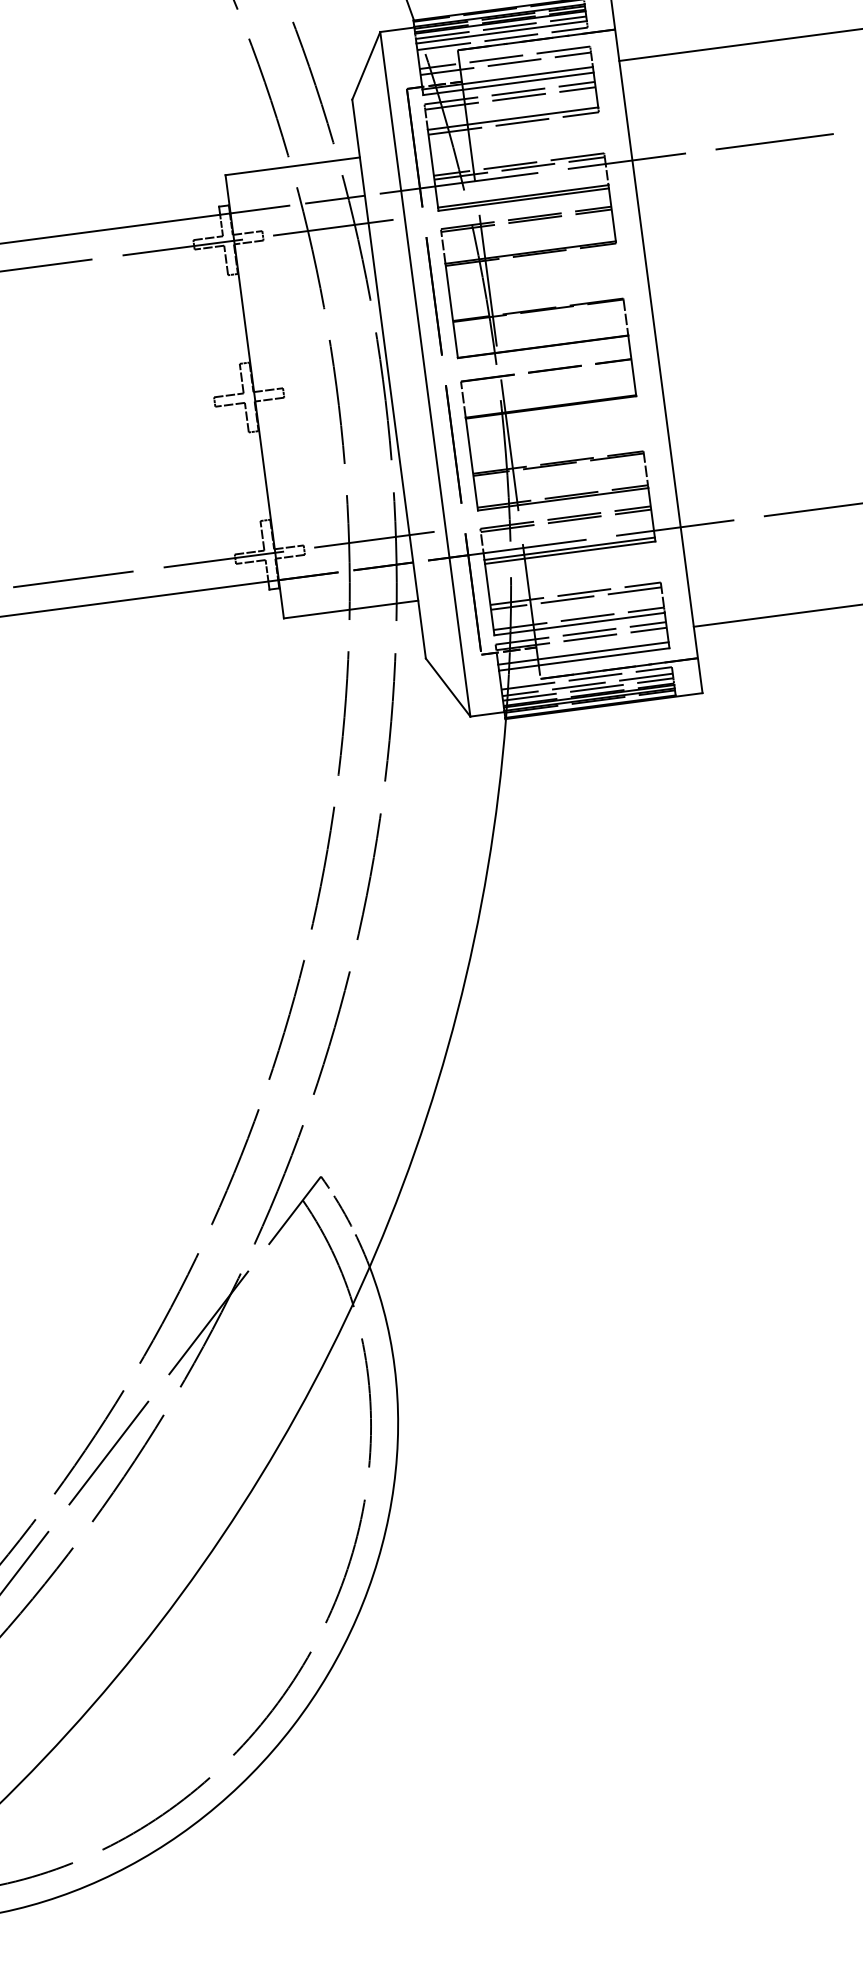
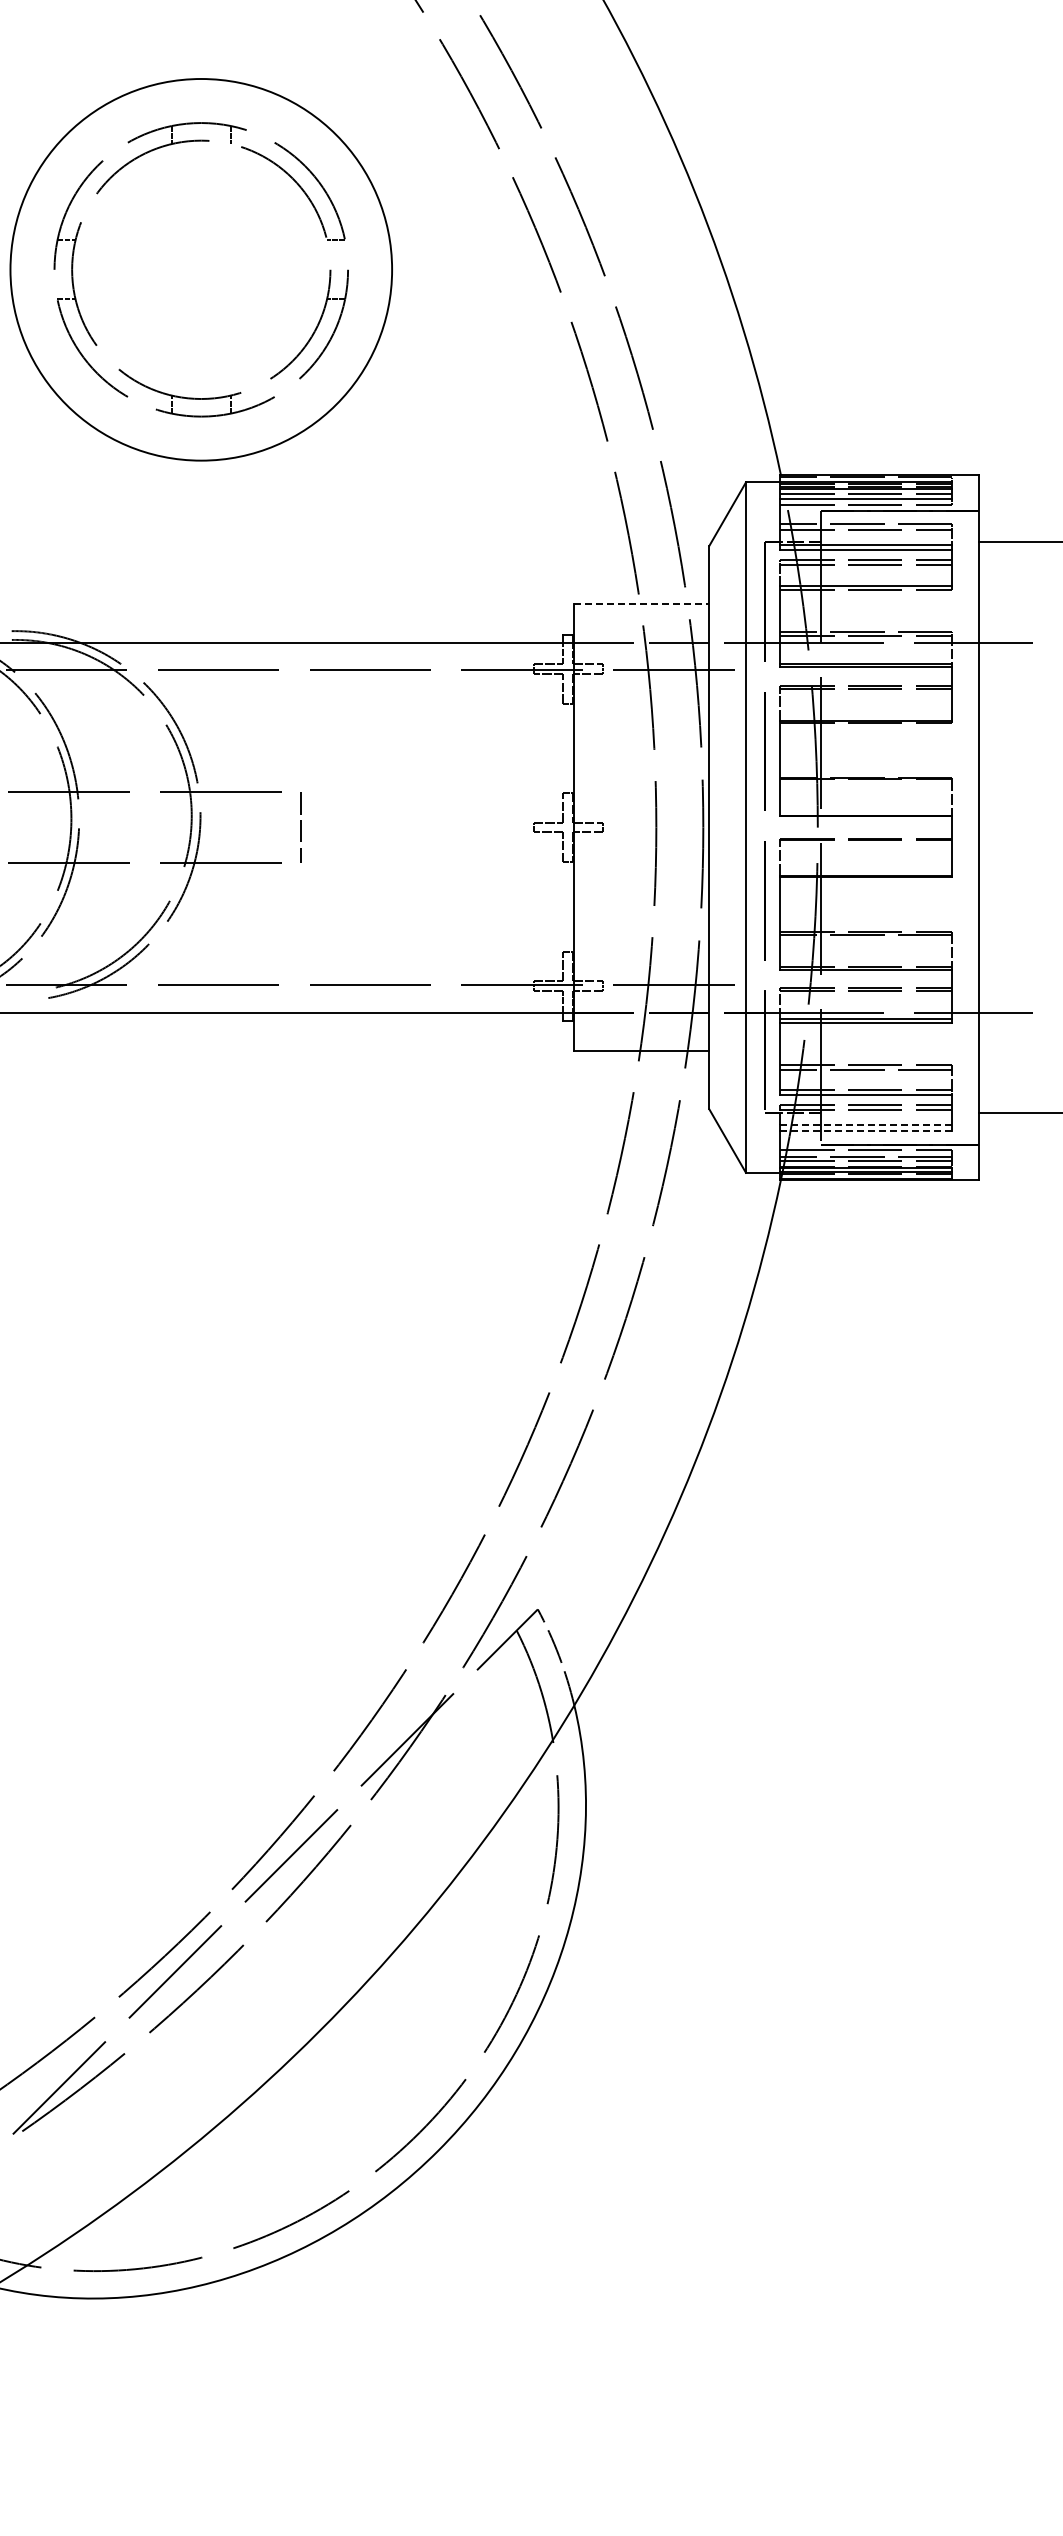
line: (292, 166) -> (641, 604), solid -> dashed
line: (583, 653) -> (866, 1125), solid -> dashed
line: (584, 659) -> (866, 1131), solid -> dashed

